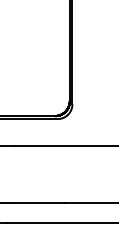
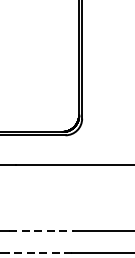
line: (37, 203) -> (42, 231), solid -> dashed
line: (34, 222) -> (39, 252), solid -> dashed

